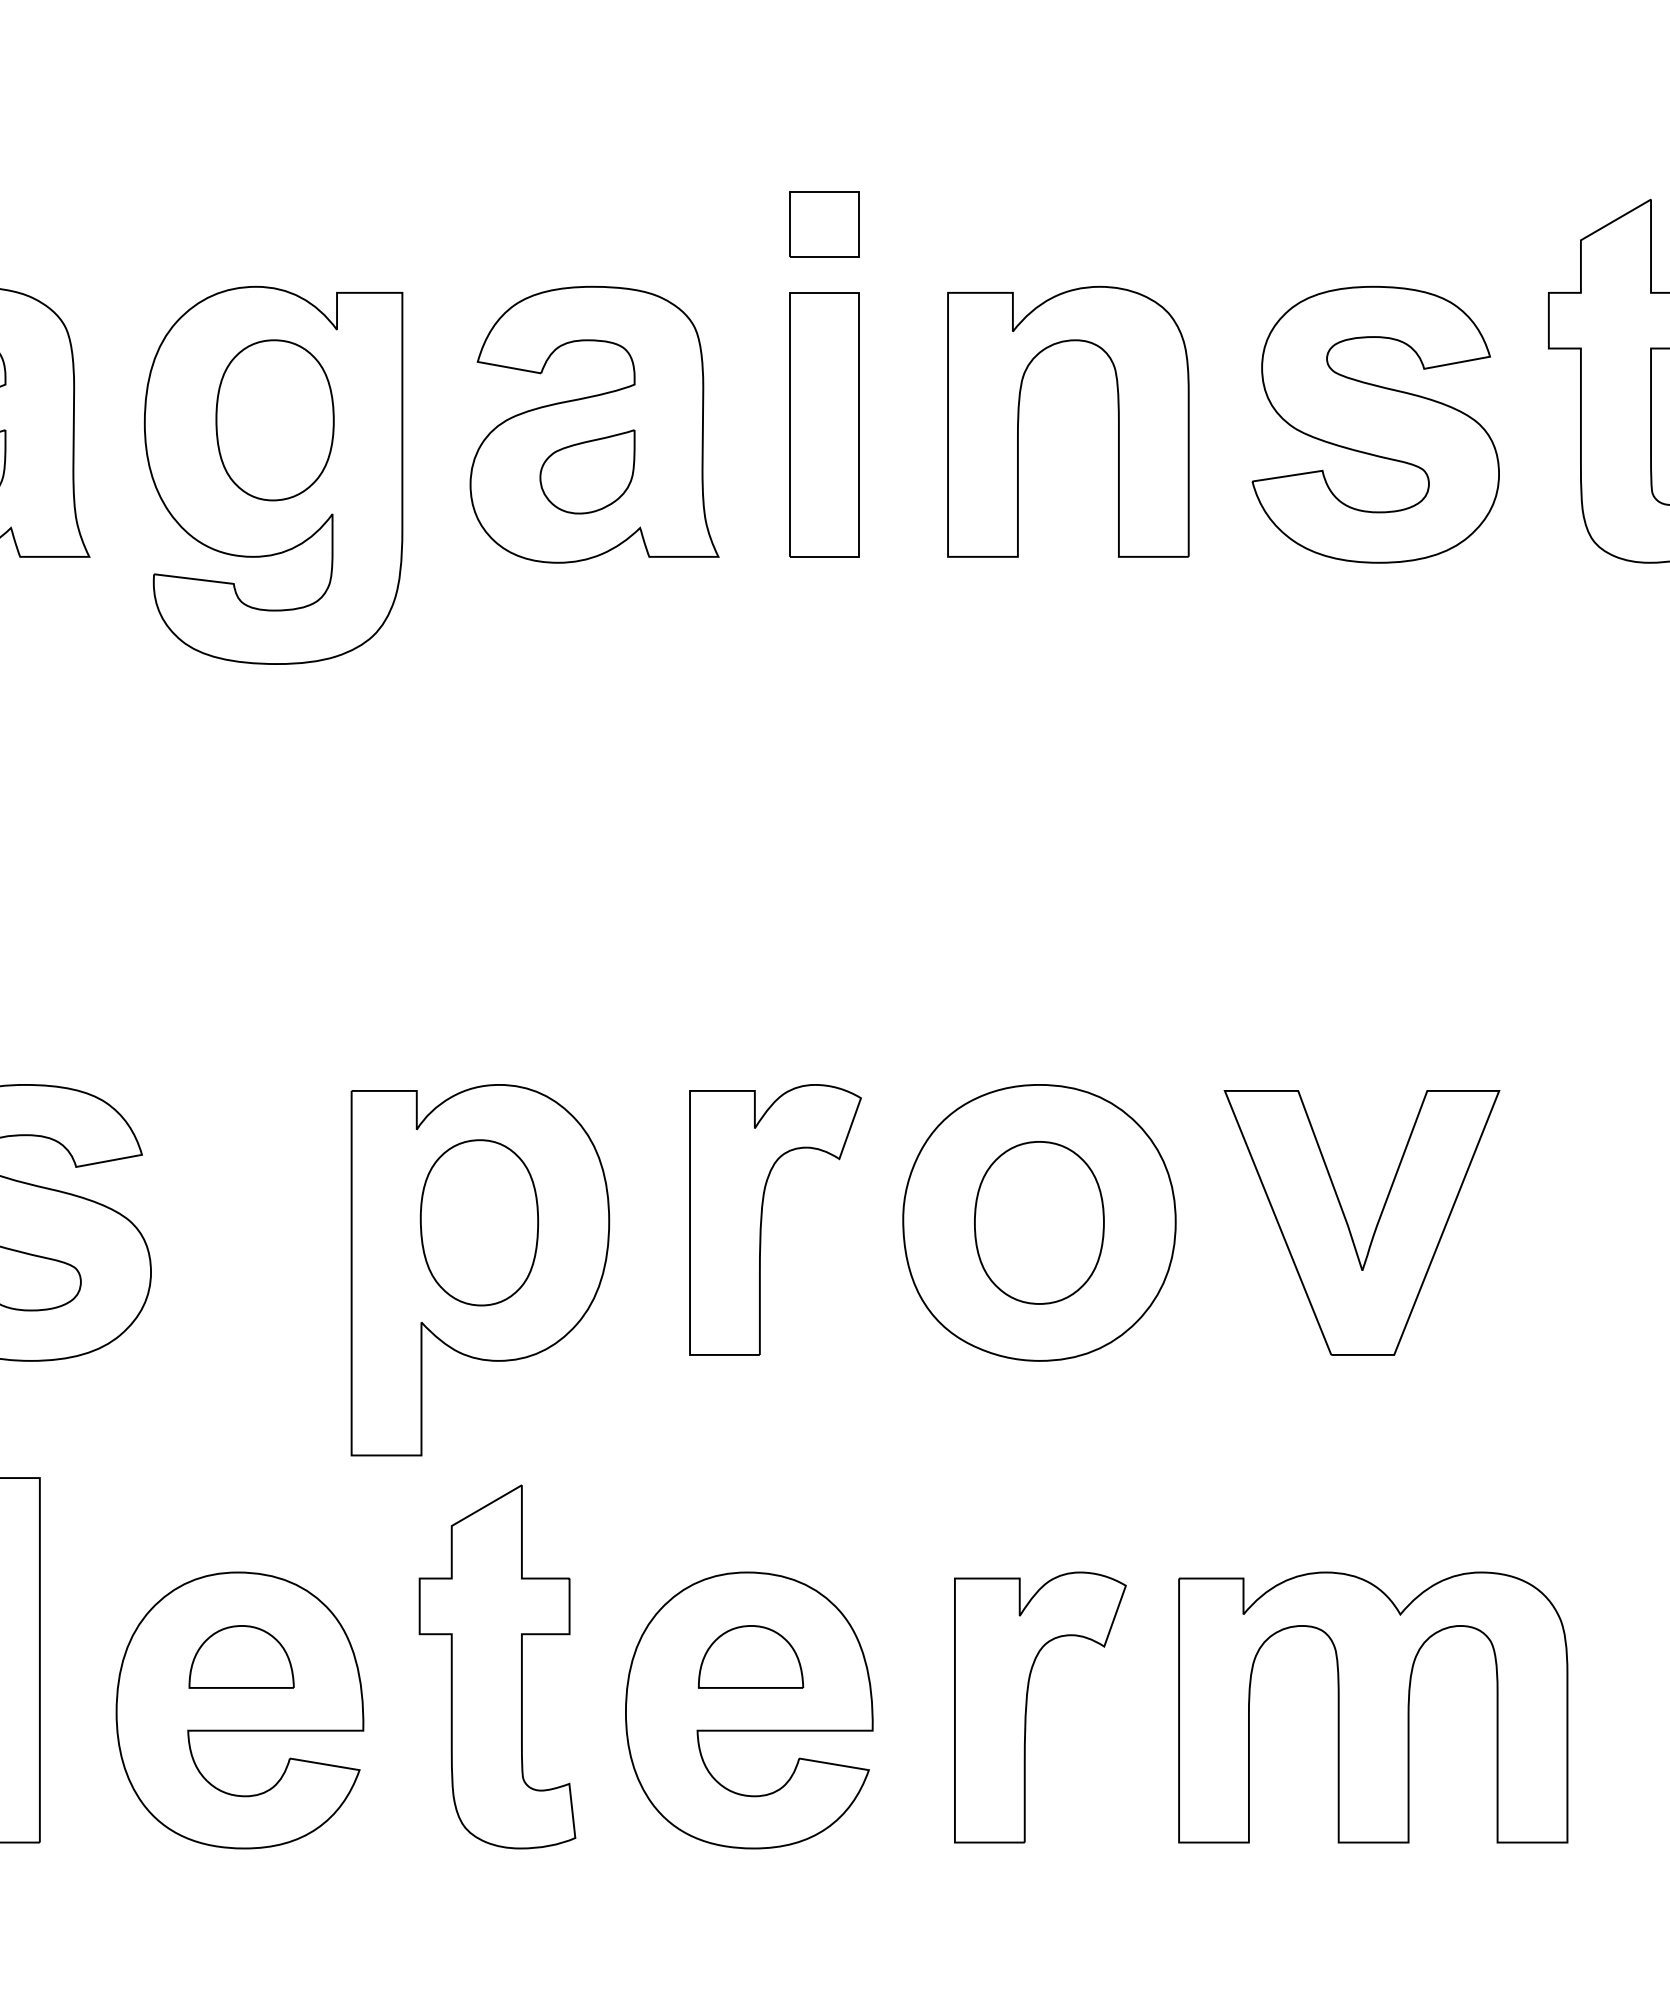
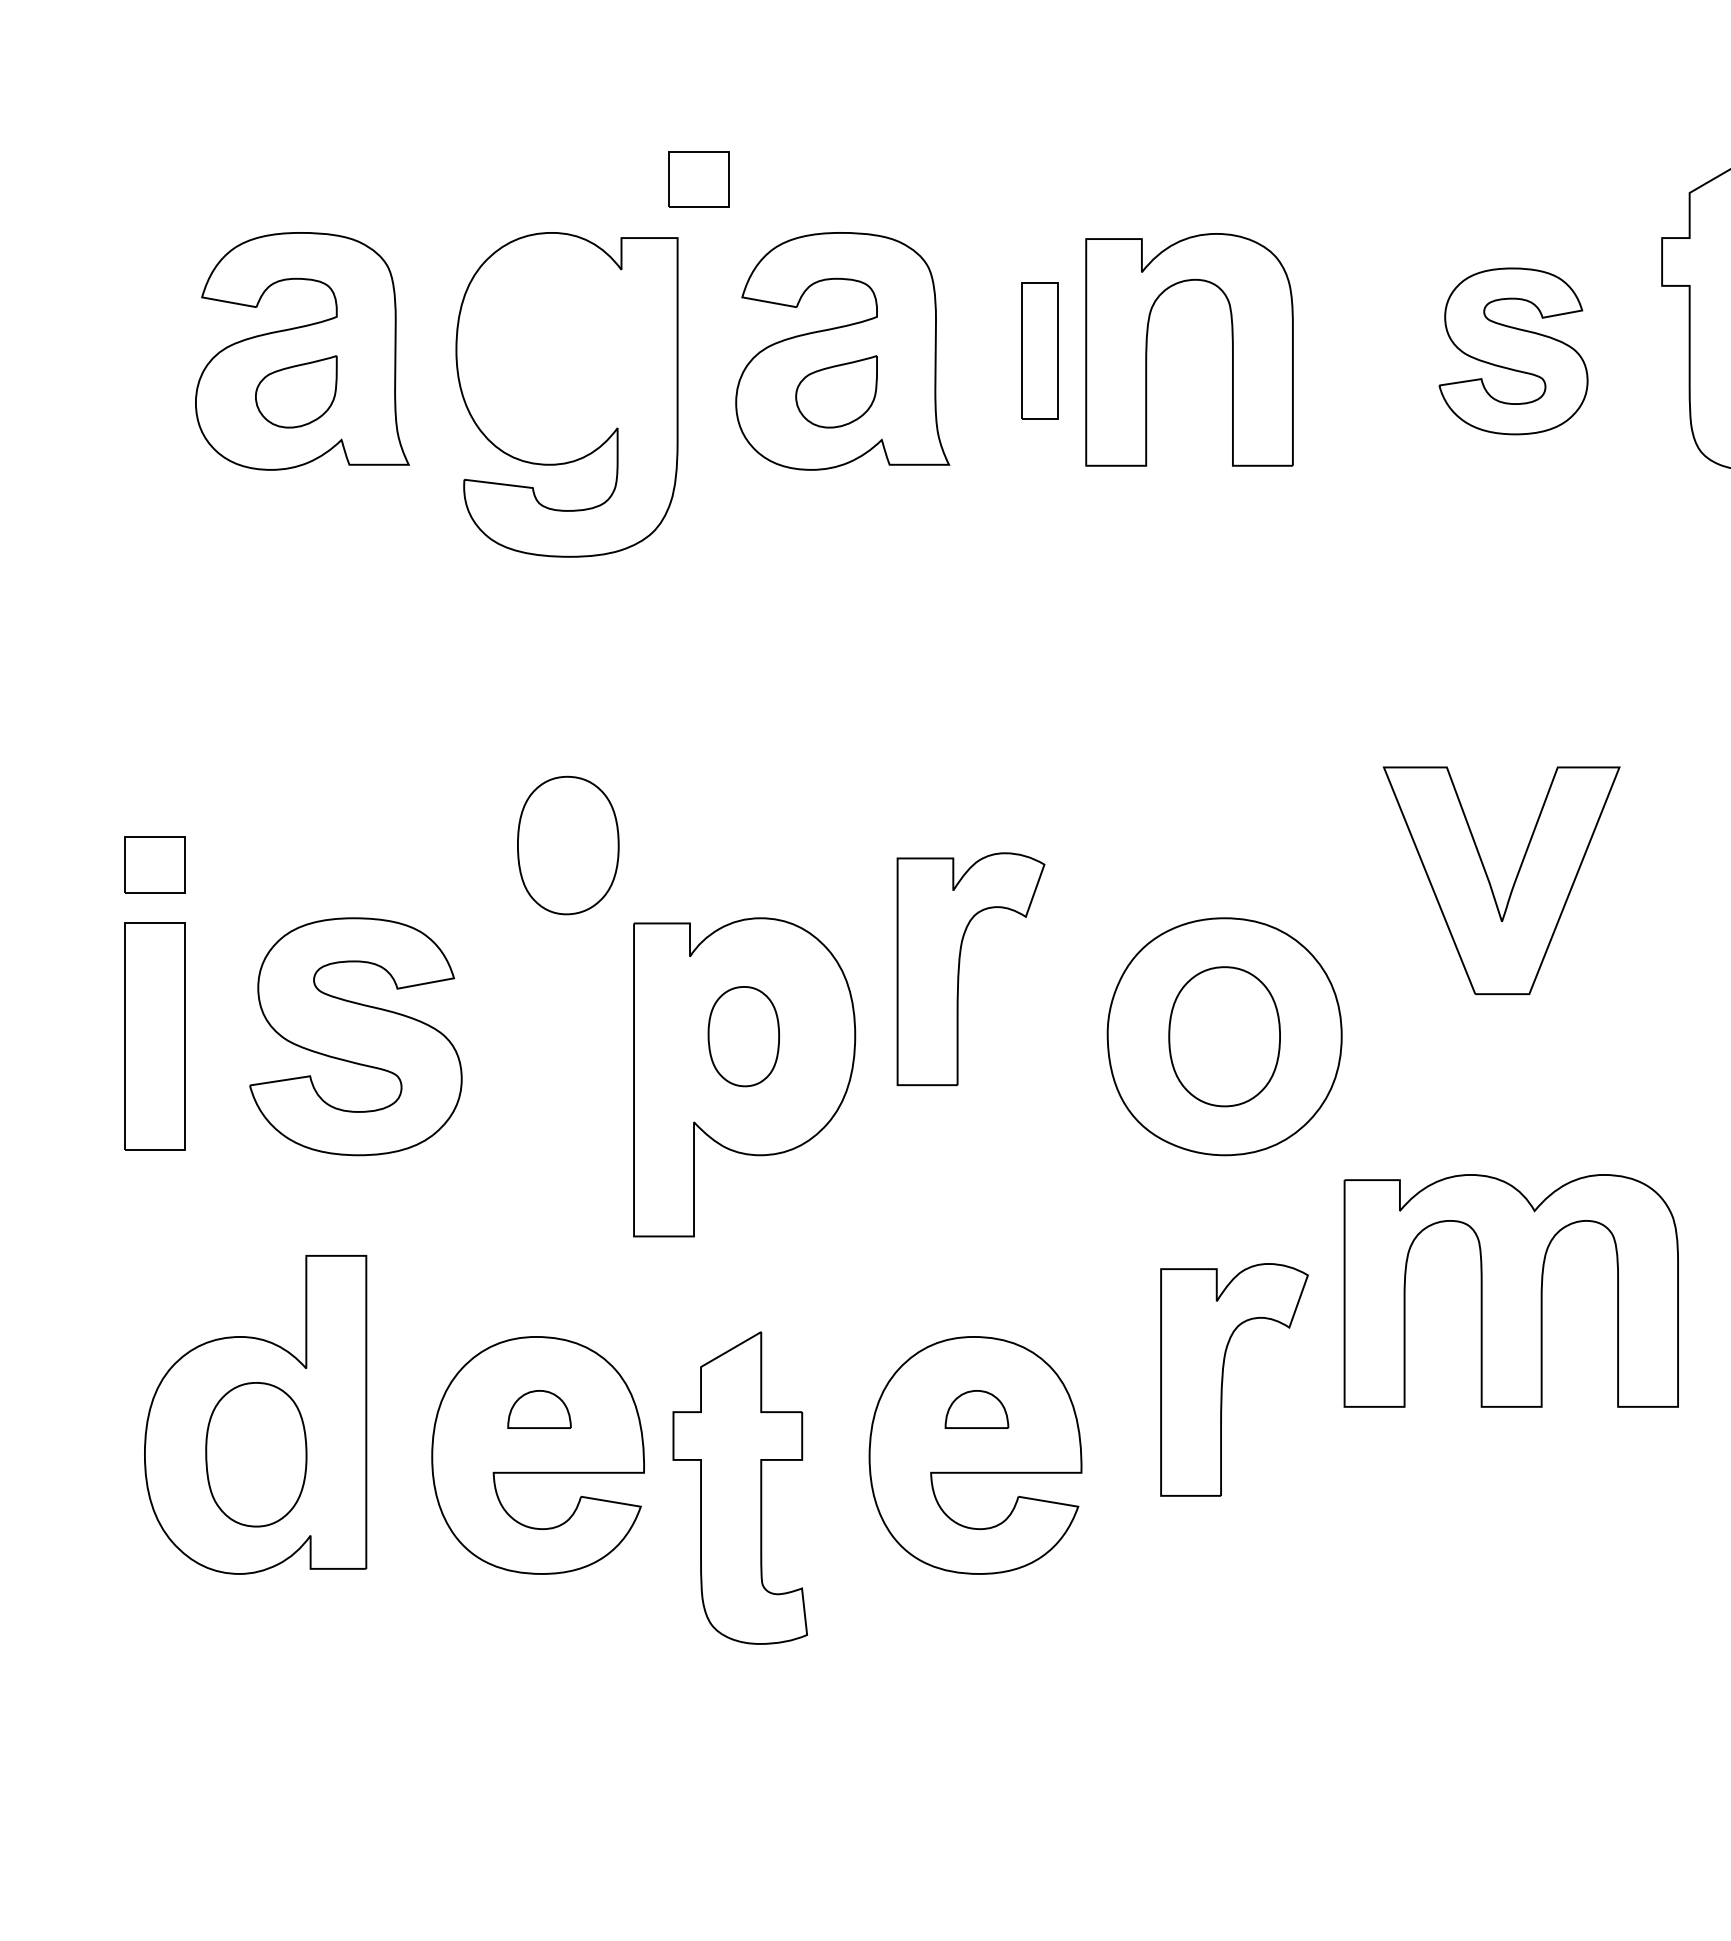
part: (823, 224) -> (698, 179), moved
part: (275, 420) -> (568, 845), moved
part: (1019, 421) -> (1147, 349), moved
part: (823, 424) -> (1039, 351), size x0.6
part: (1375, 424) -> (1513, 351), size x0.7
part: (762, 1220) -> (959, 969), moved
part: (479, 1222) -> (743, 1036), size x0.7
part: (1348, 1224) -> (1490, 882), moved
part: (241, 1656) -> (539, 1409), size x0.7
part: (750, 1656) -> (976, 1409), size x0.7
part: (496, 1666) -> (739, 1487), moved
part: (1027, 1707) -> (1223, 1379), moved
part: (1372, 1707) -> (1510, 1290), moved

